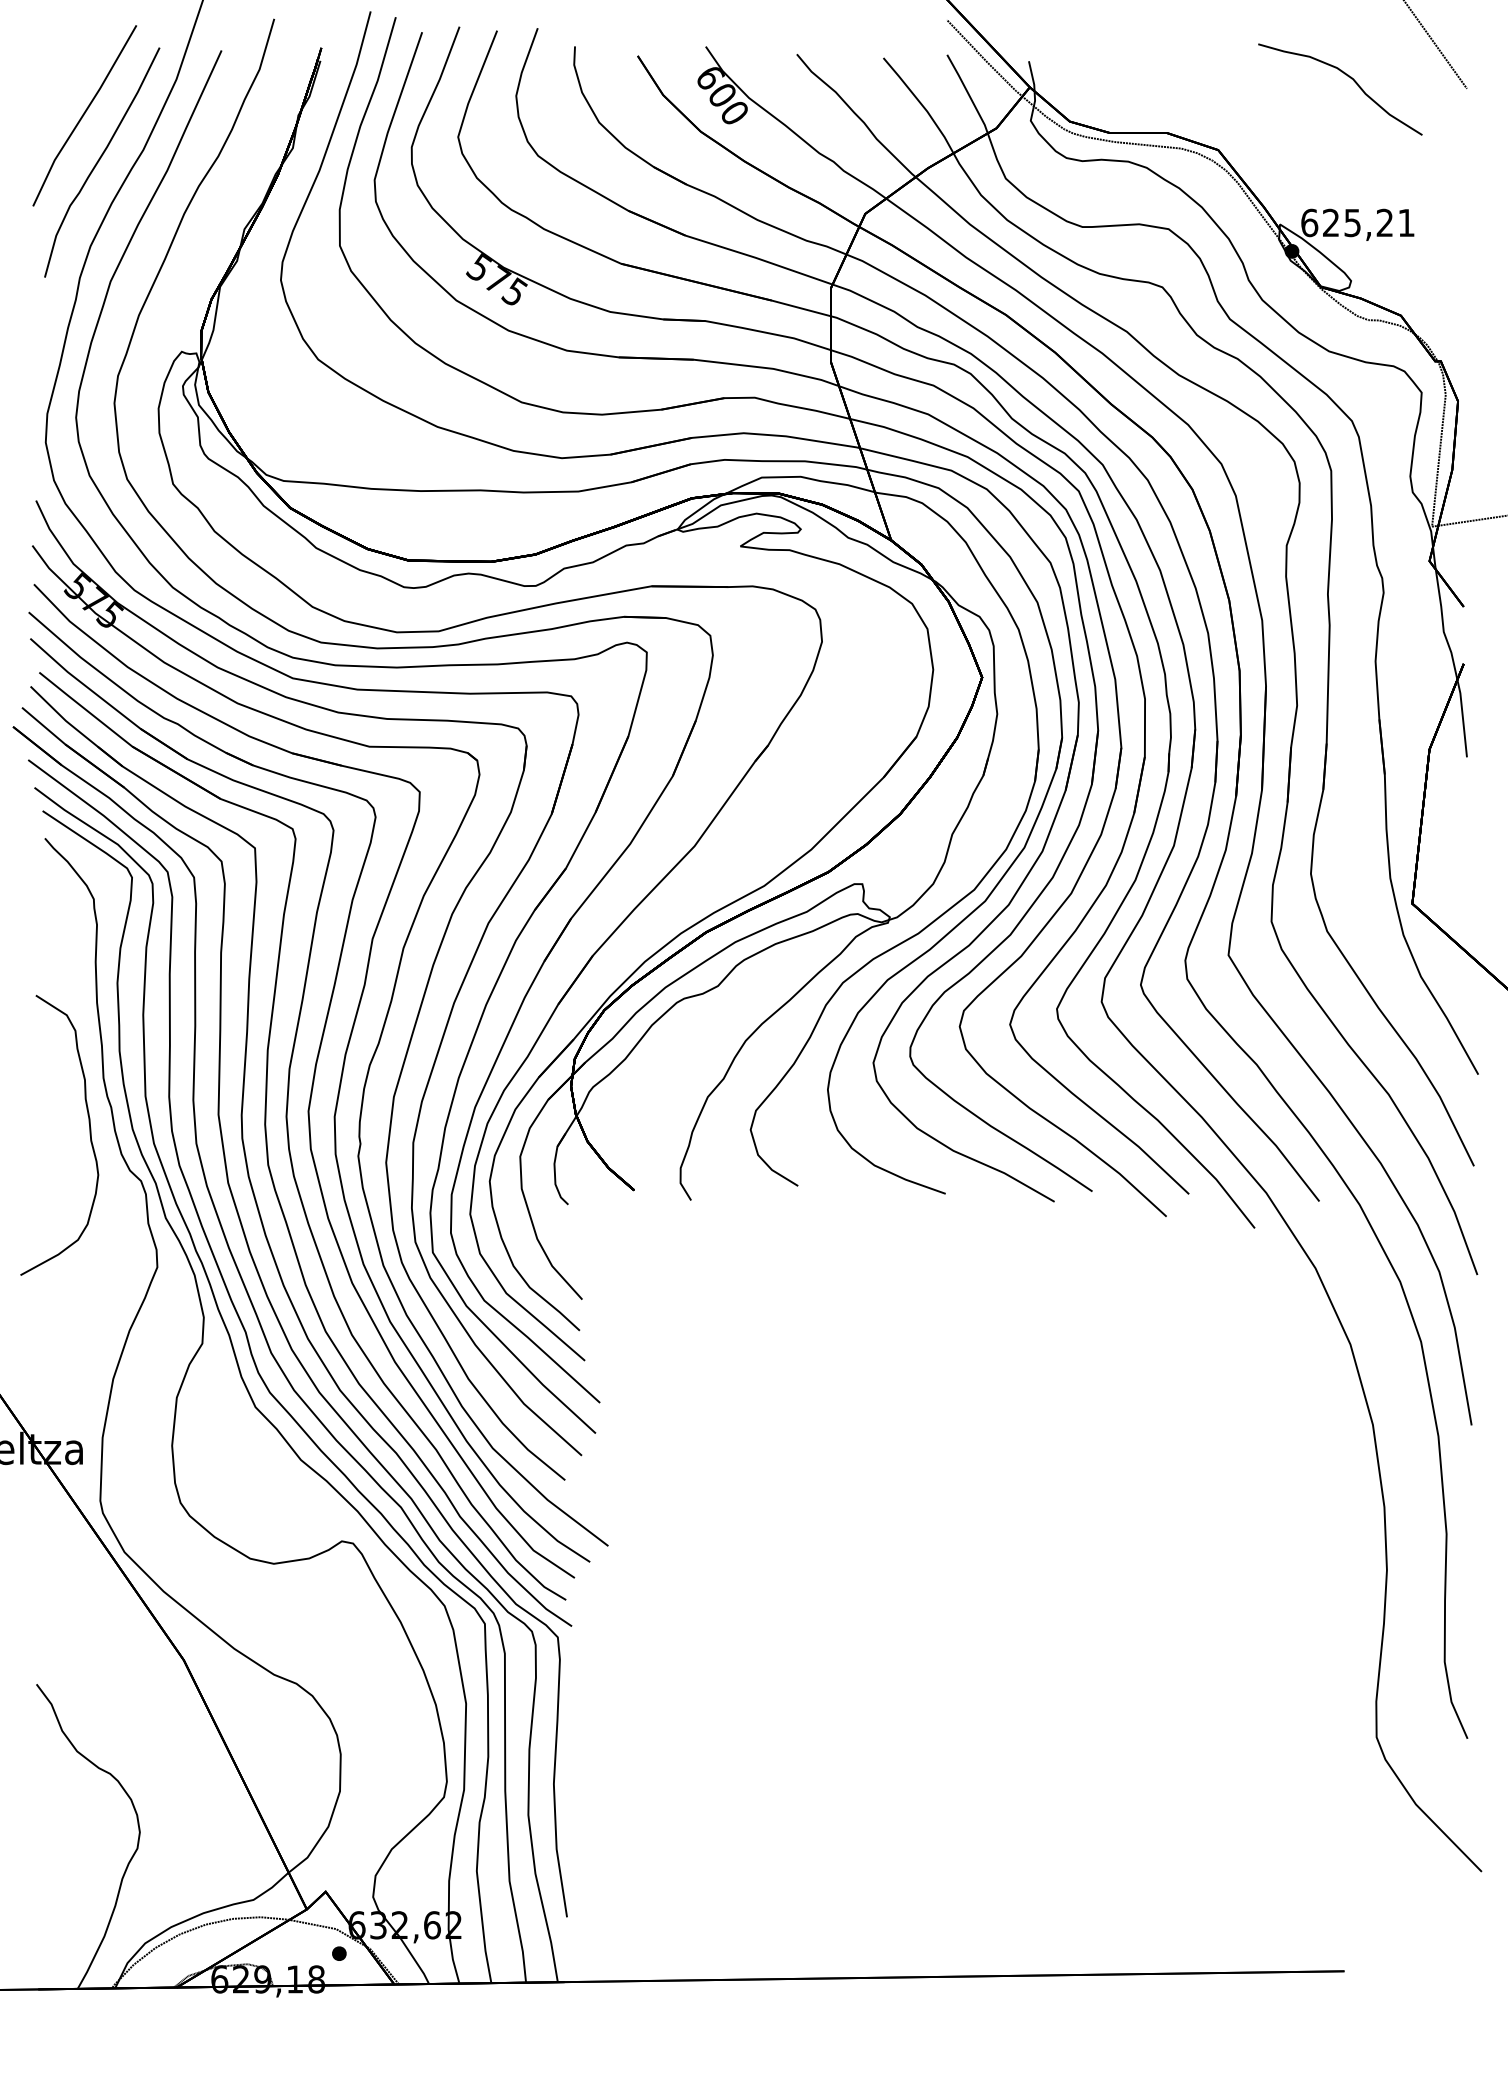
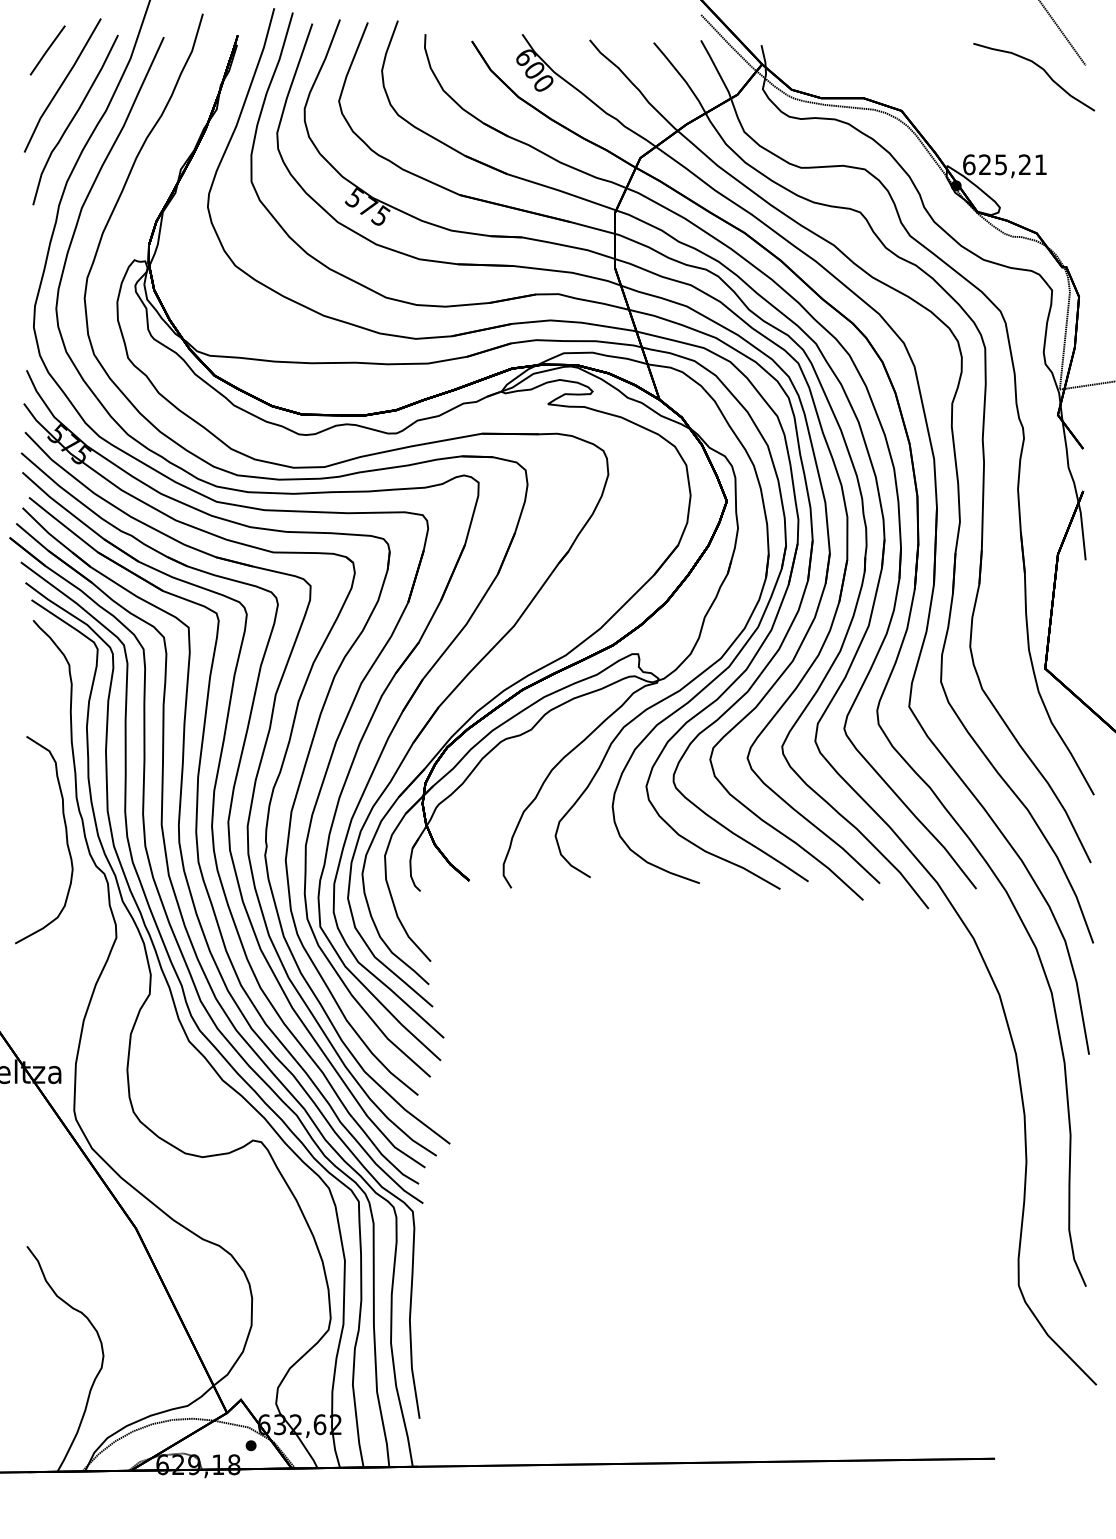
line: (64, 68) -> (47, 50), added
curve: (1348, 77) -> (1040, 68), moved

